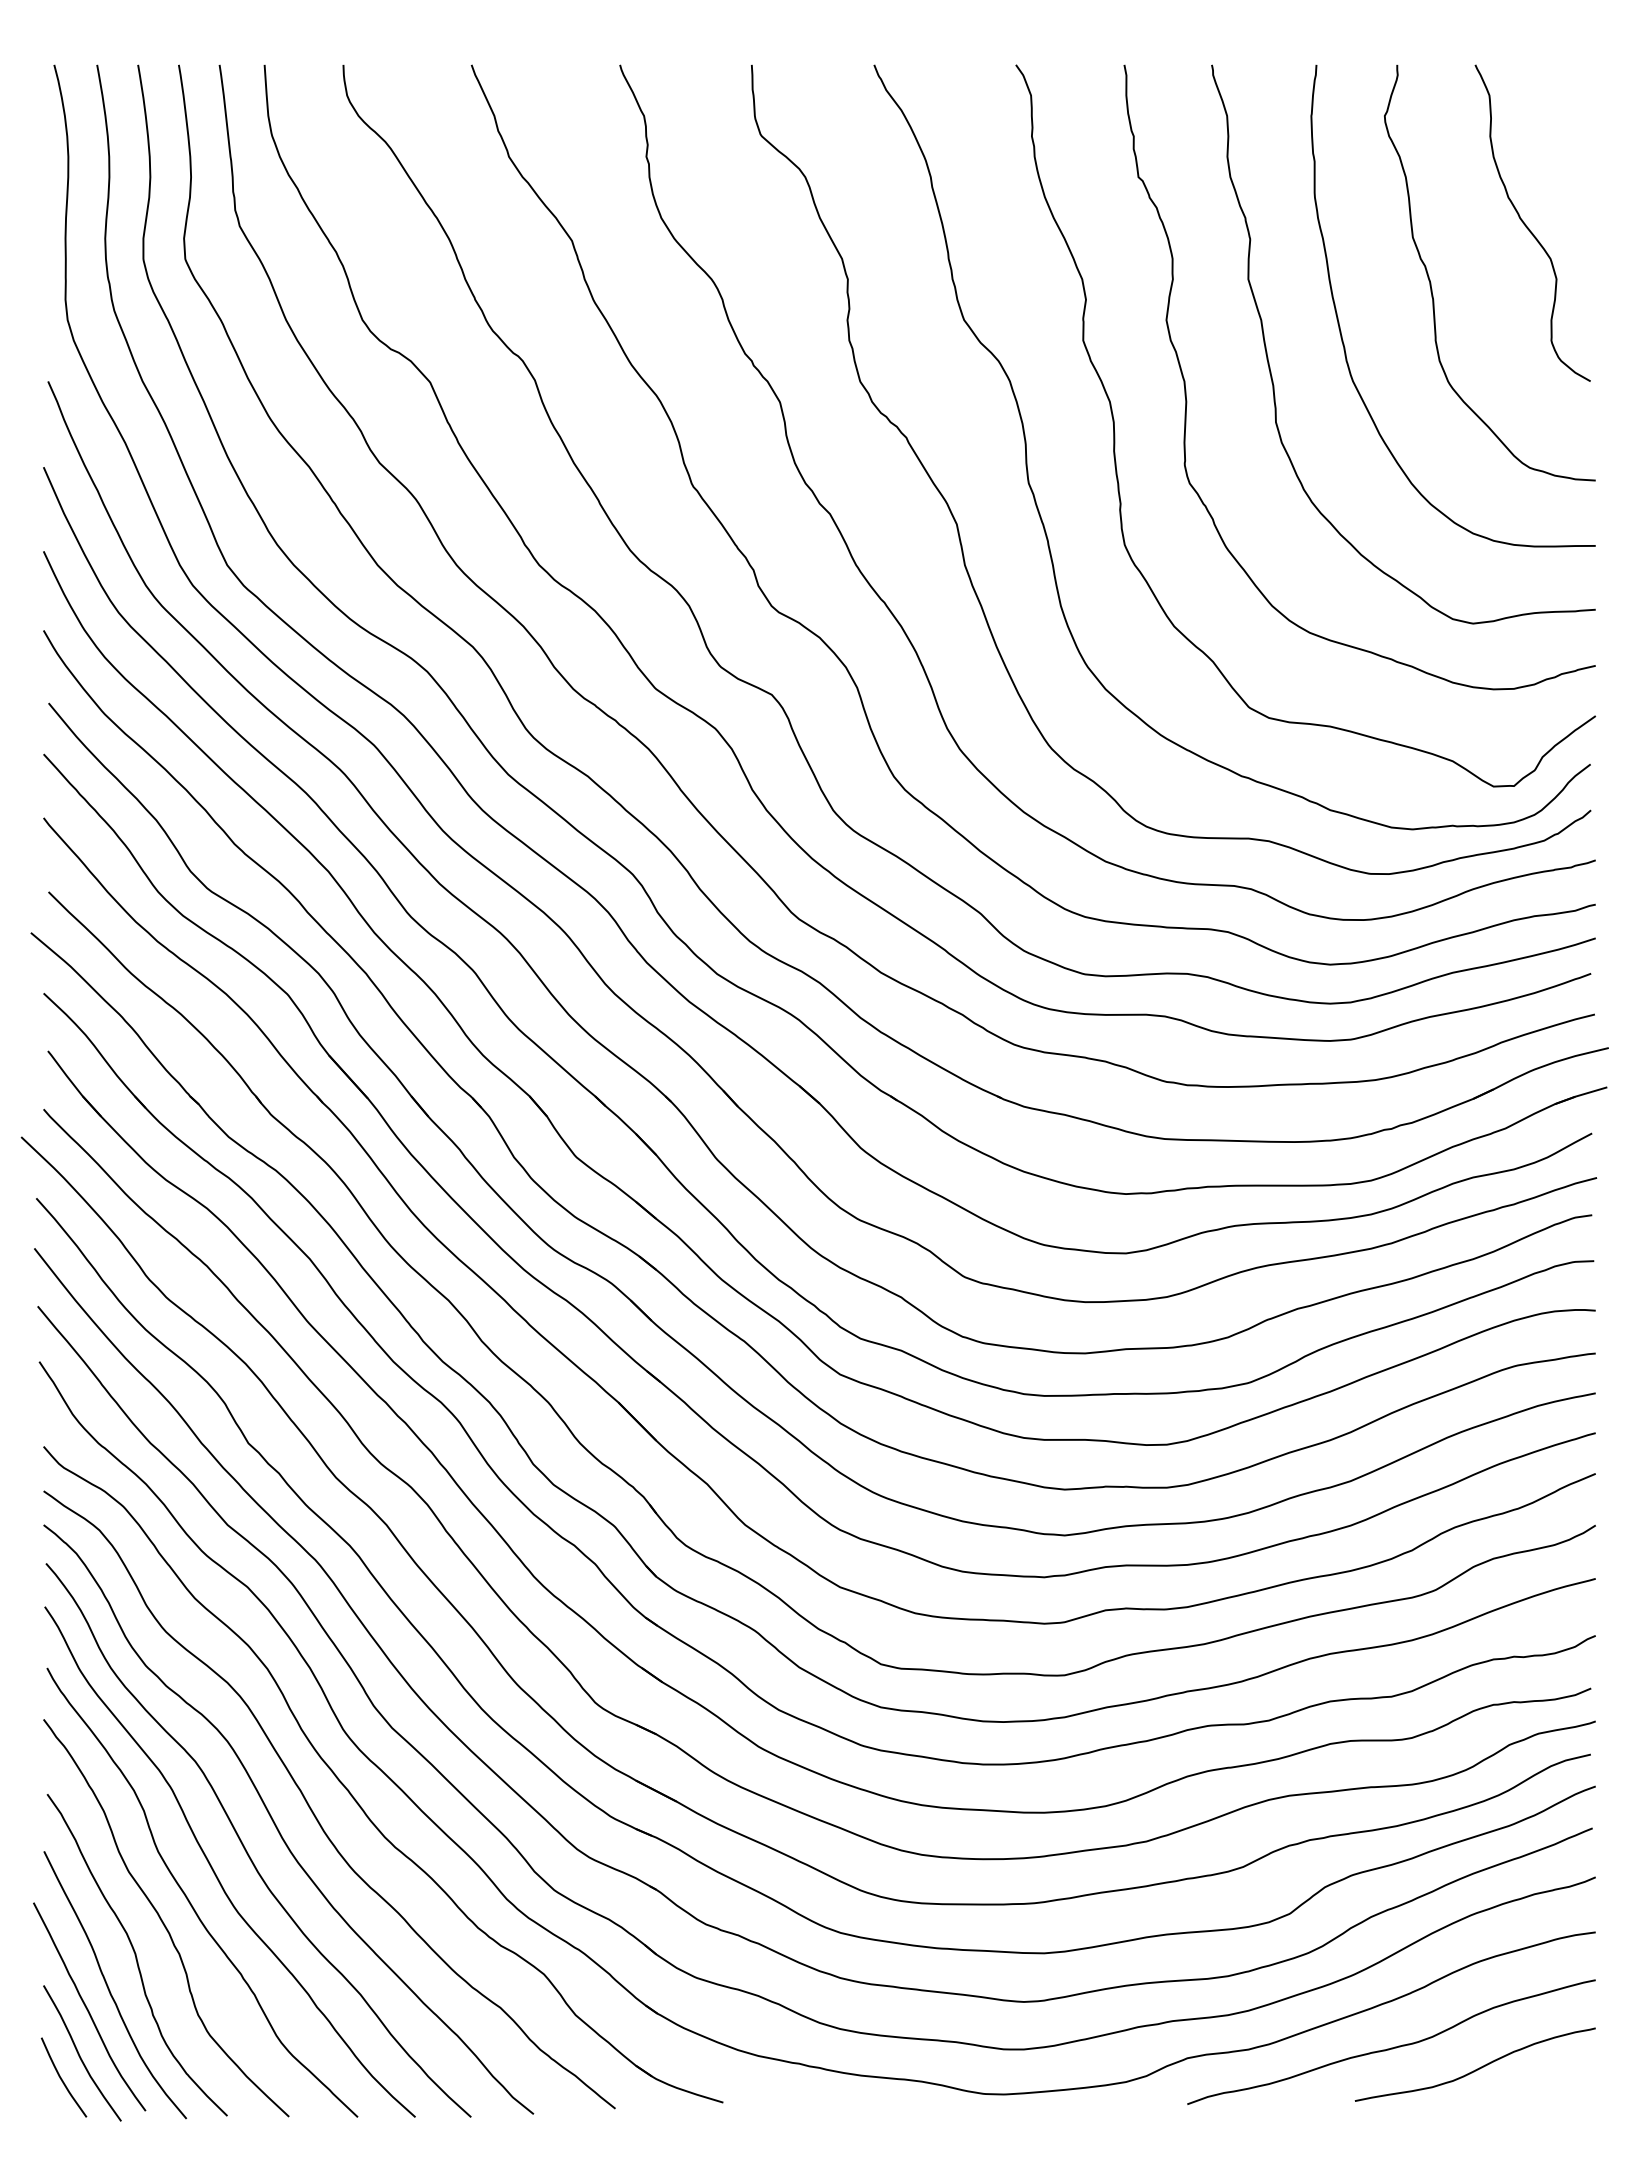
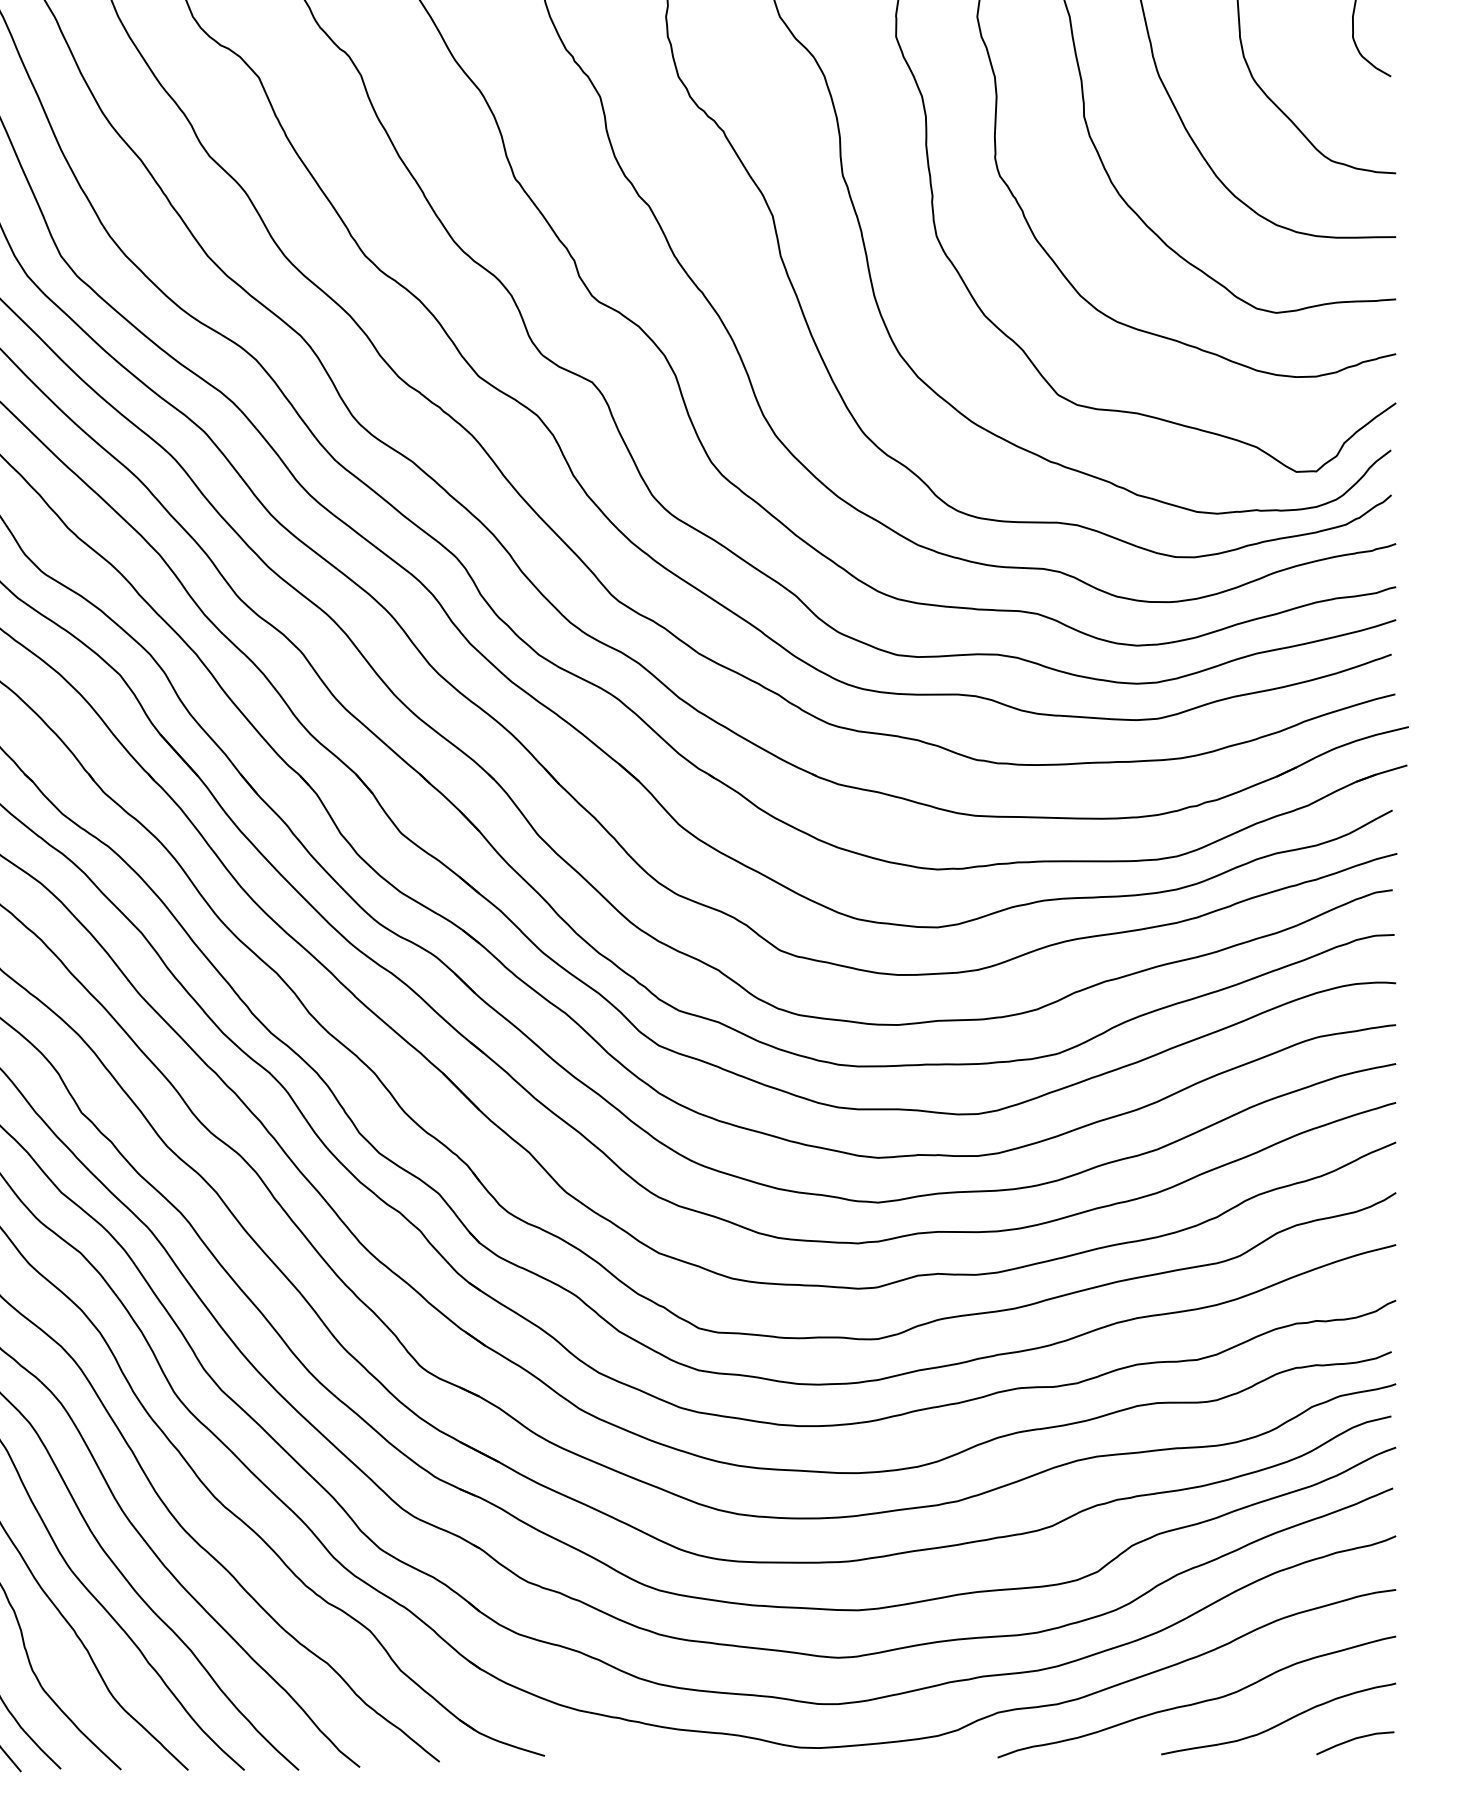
line: (1552, 2086) -> (1353, 1740), added

